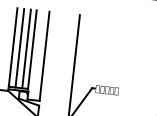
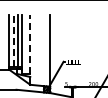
line: (19, 47) -> (13, 40), solid -> dashed
line: (45, 54) -> (30, 43), solid -> dashed

